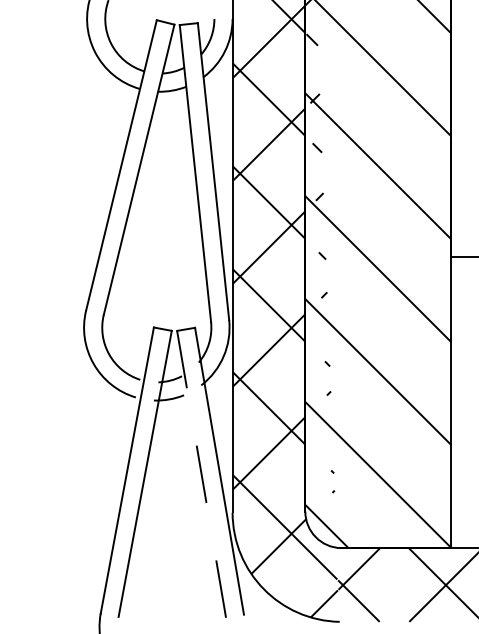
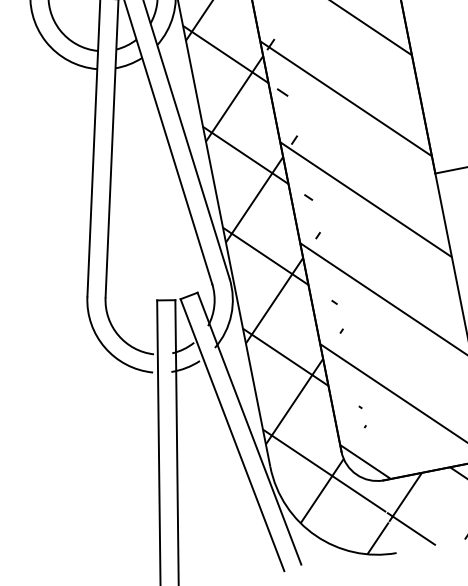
line: (201, 474) -> (232, 435), dashed -> solid

